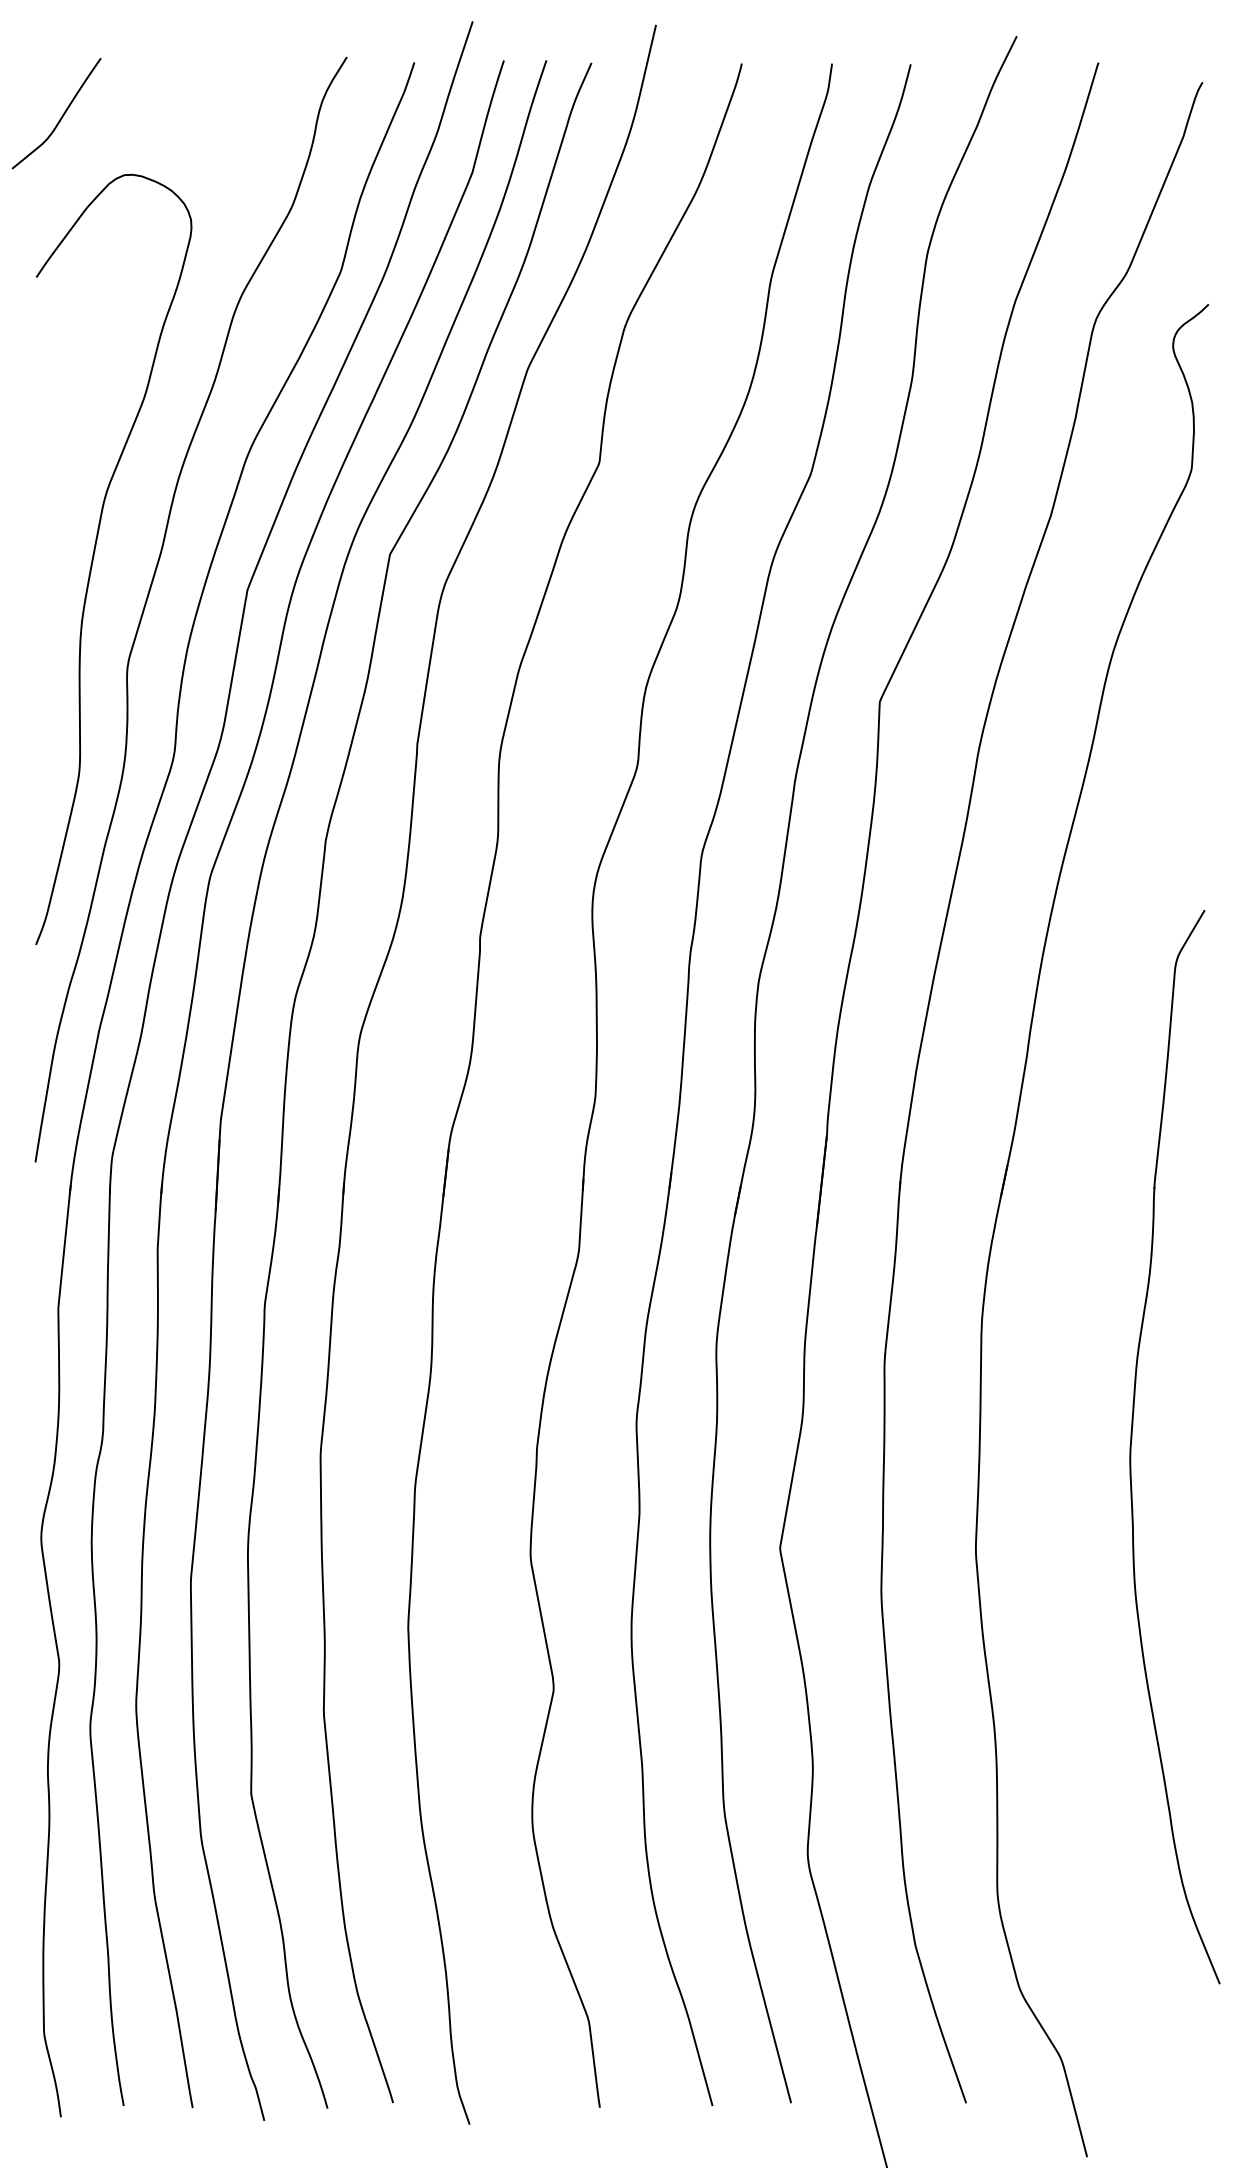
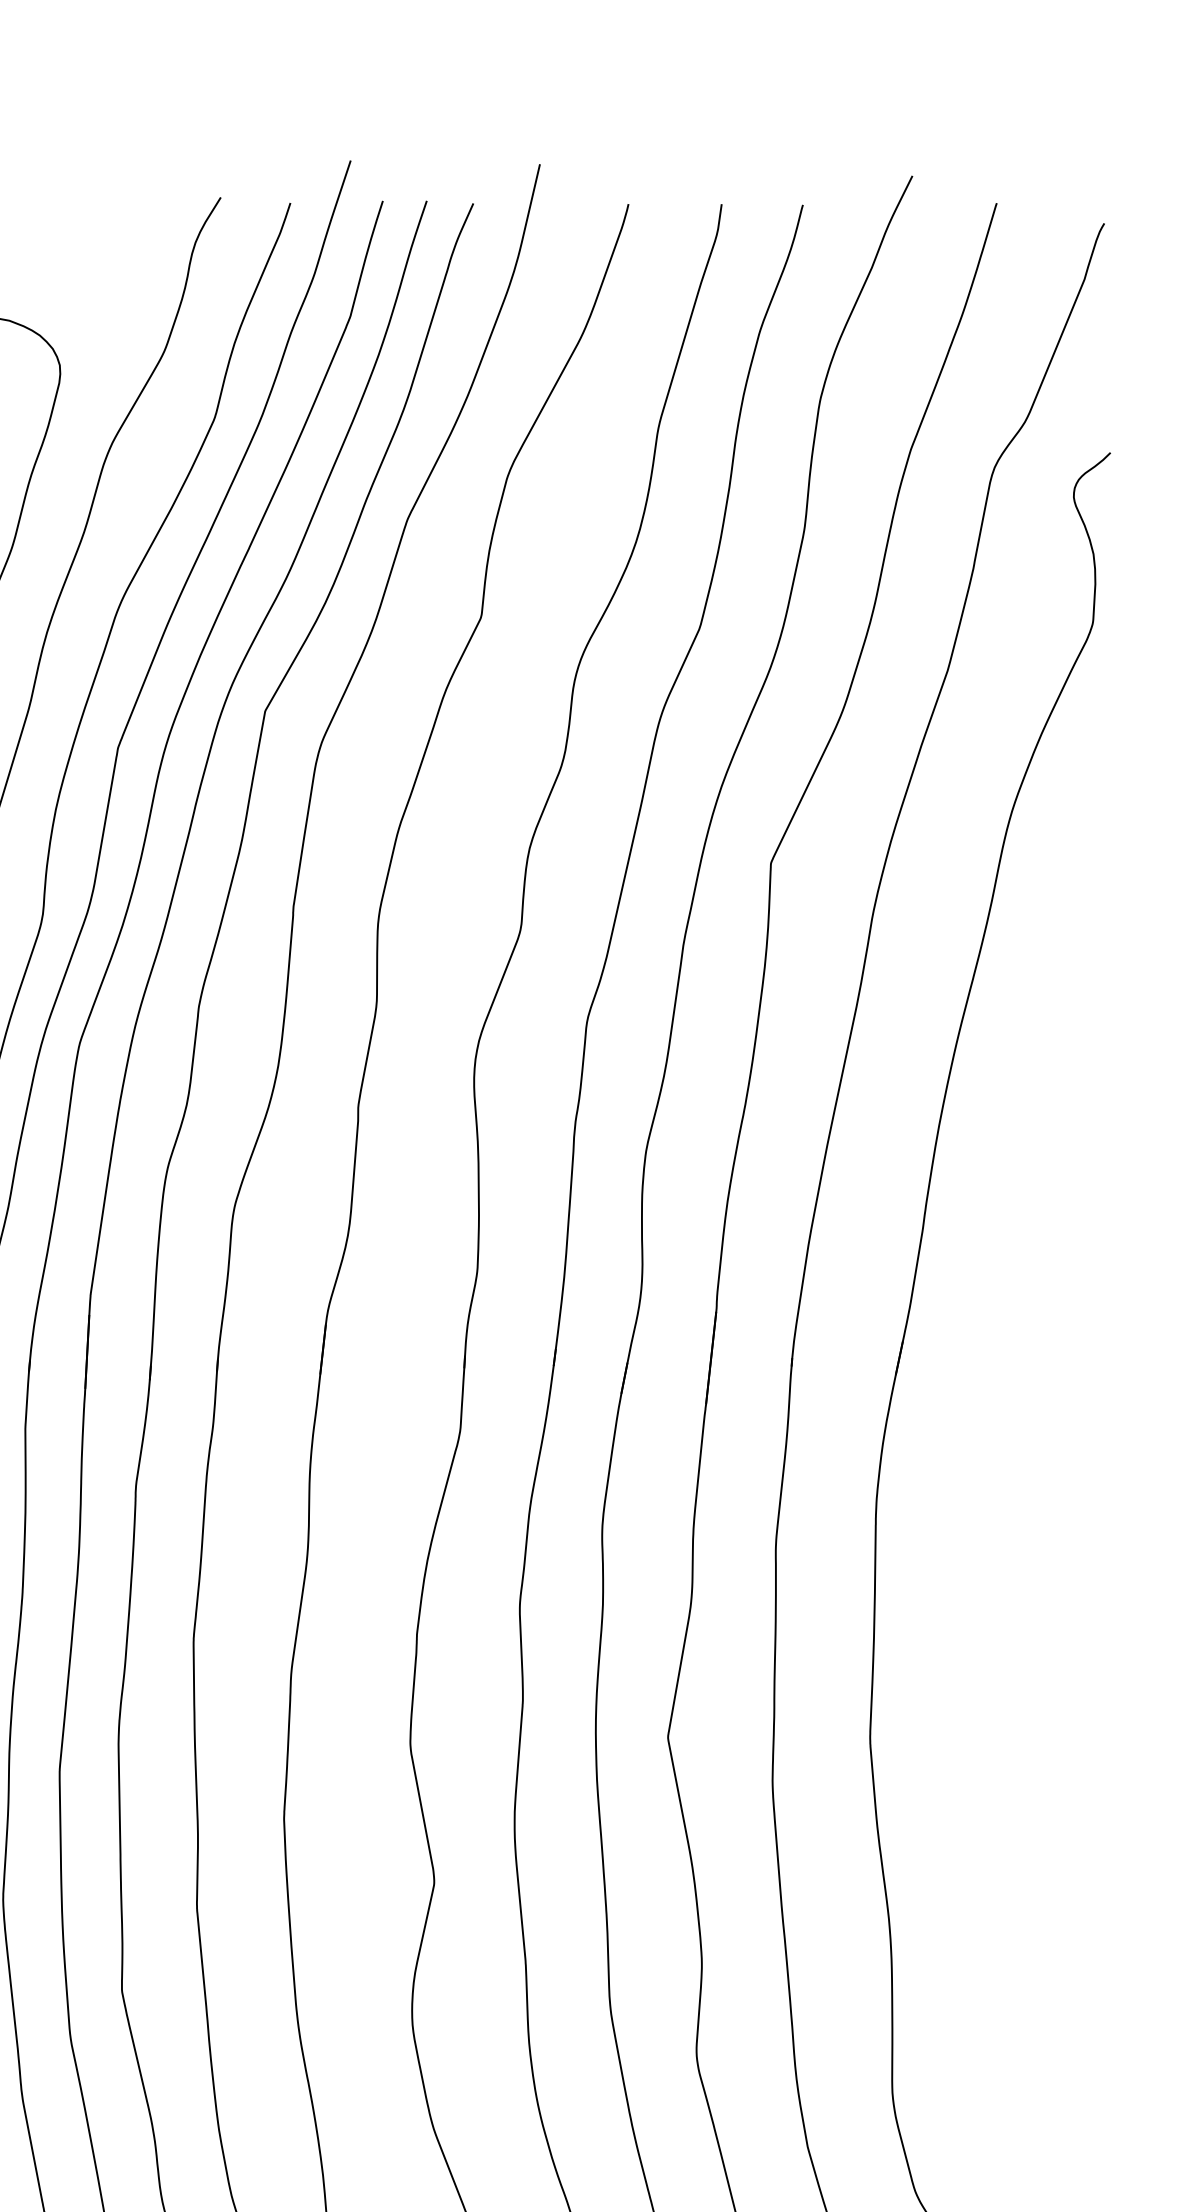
part: (1132, 1440) -> (1031, 1625), removed

